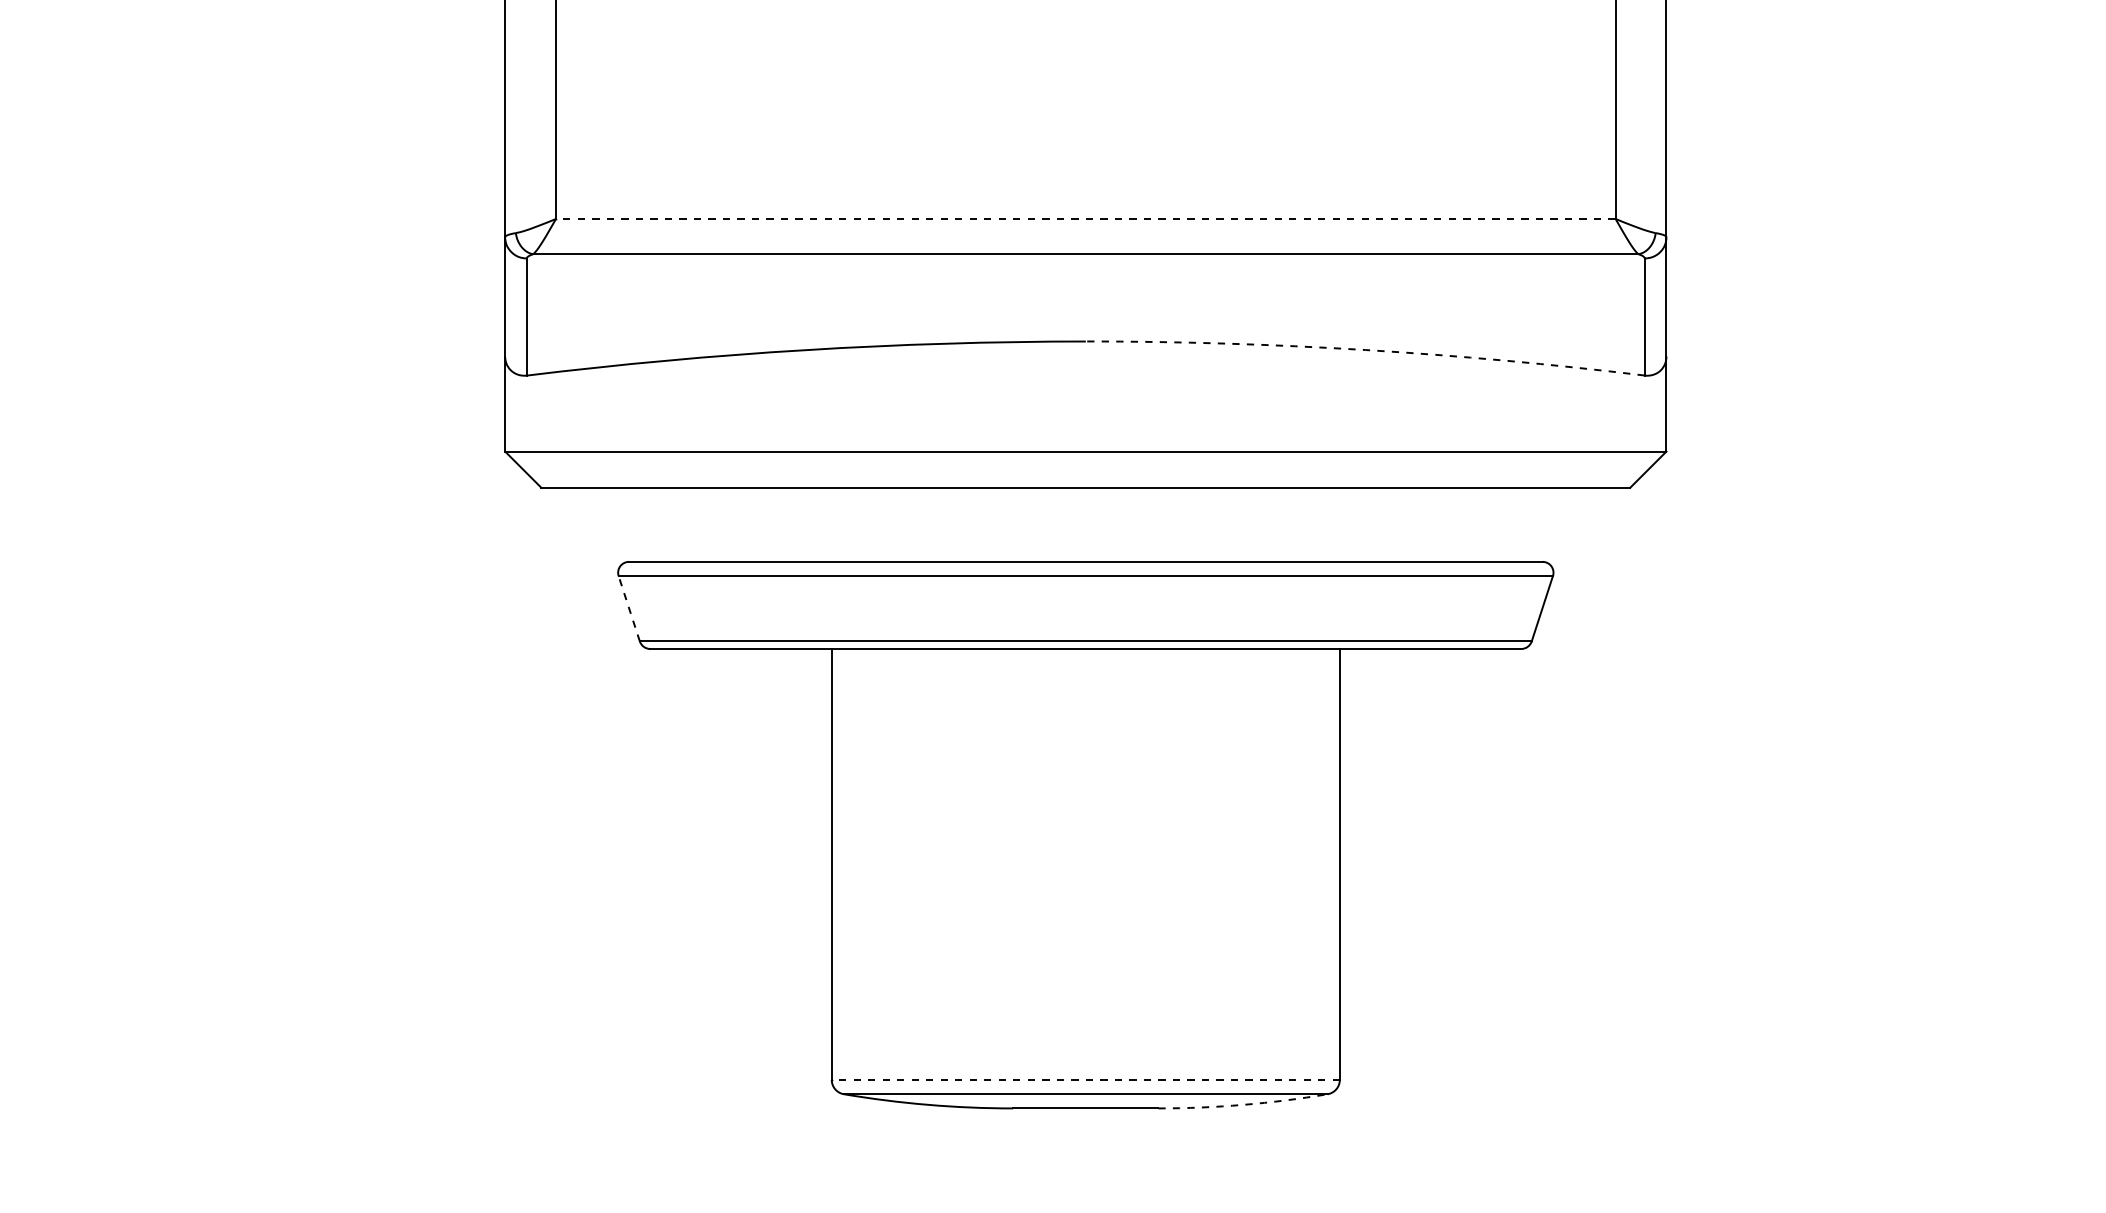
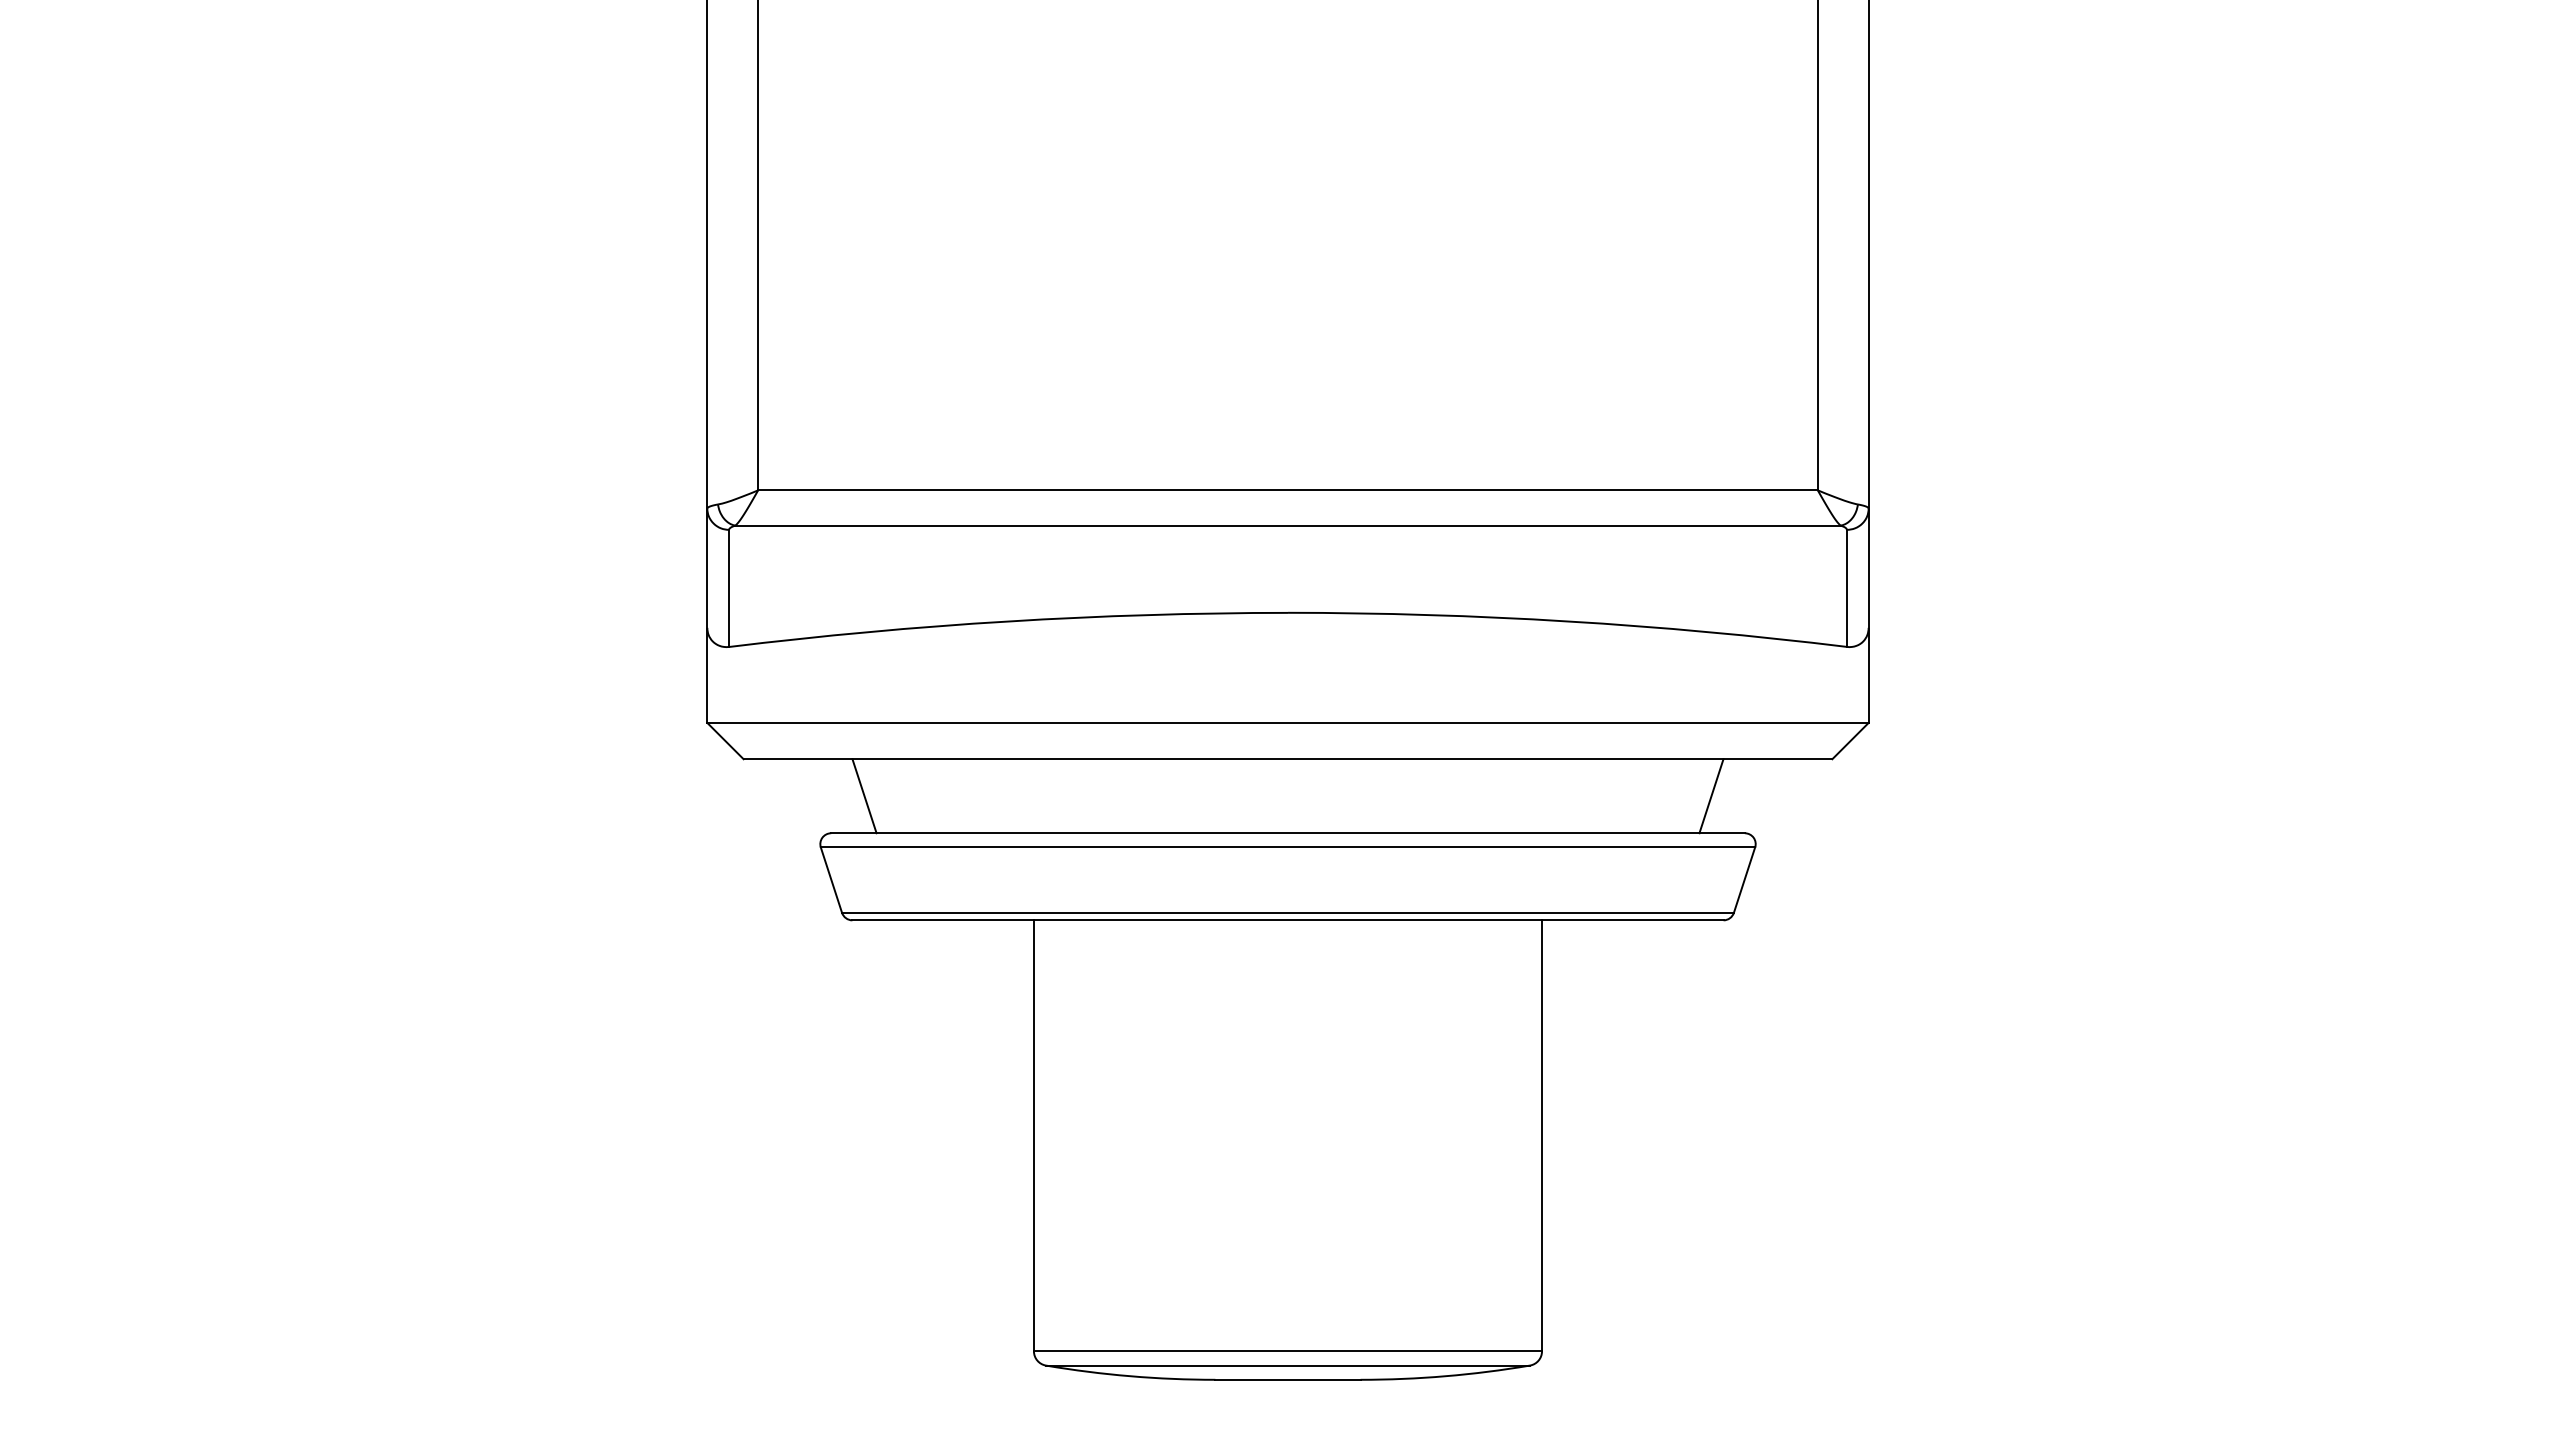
line: (1085, 219) -> (1287, 490), dashed -> solid
arc: (1365, 350) -> (1567, 621), dashed -> solid
line: (662, 525) -> (864, 796), added
line: (1509, 525) -> (1711, 796), added
line: (629, 608) -> (831, 879), dashed -> solid
line: (1085, 1080) -> (1287, 1351), dashed -> solid
arc: (1243, 1105) -> (1445, 1376), dashed -> solid

